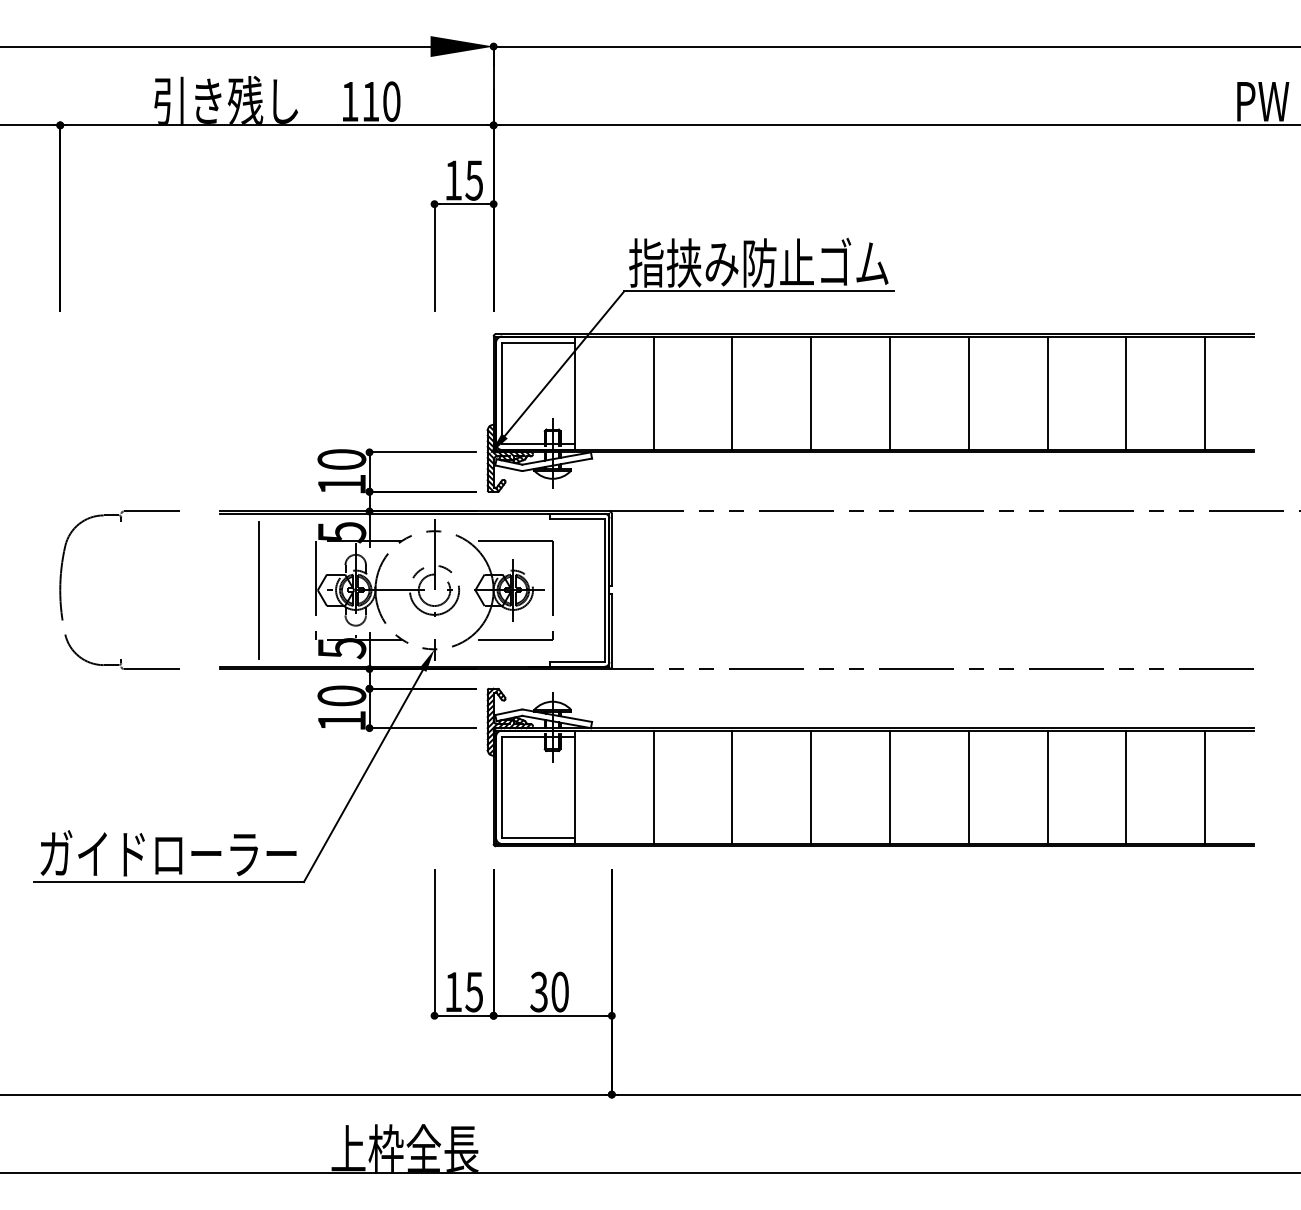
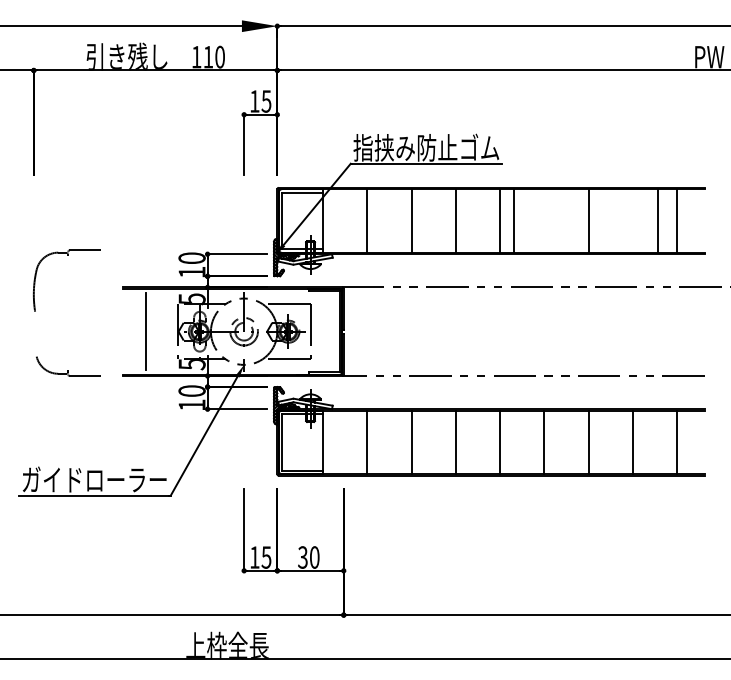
line: (969, 392) -> (514, 220), moved
line: (1125, 392) -> (657, 220), moved
part: (120, 520) -> (67, 255), moved

